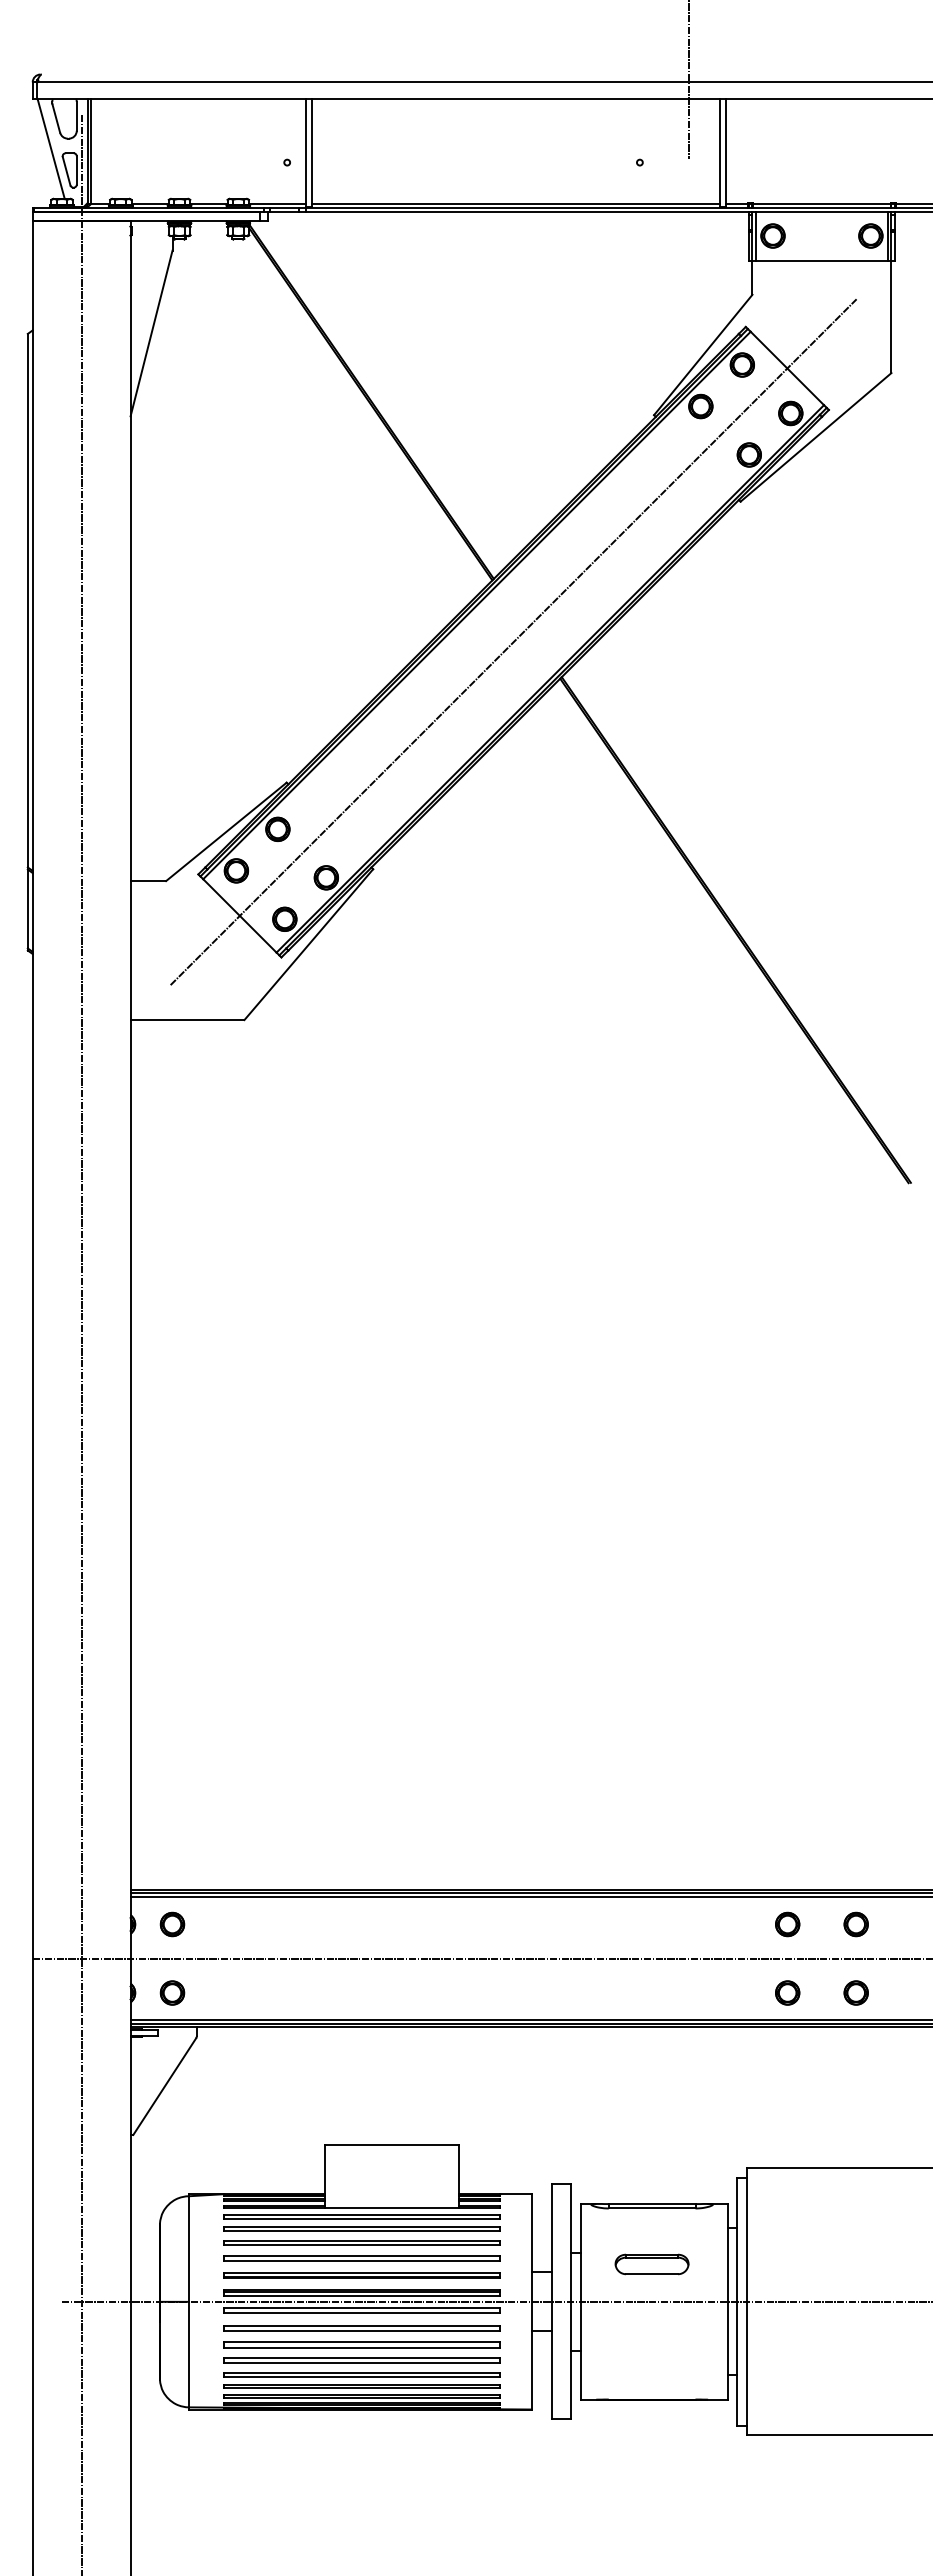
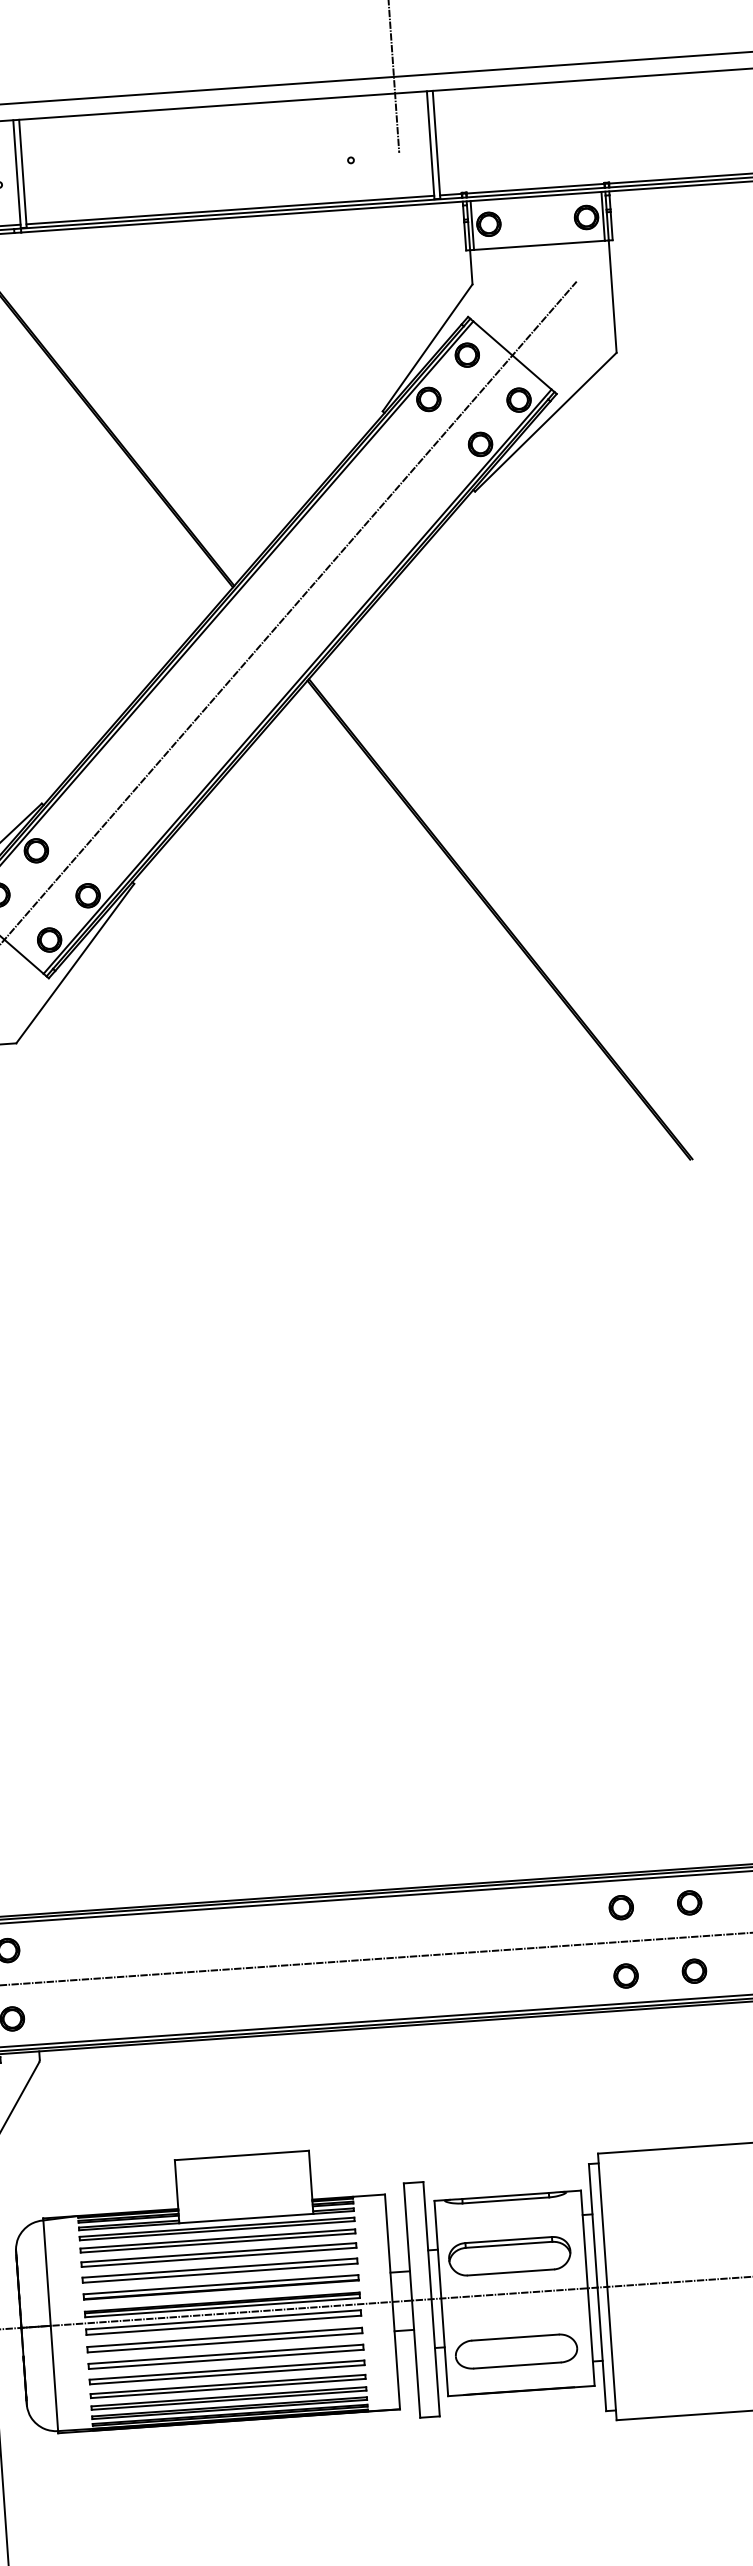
part: (651, 2264) -> (509, 2256), size x1.67
part: (651, 2359) -> (515, 2351), added

